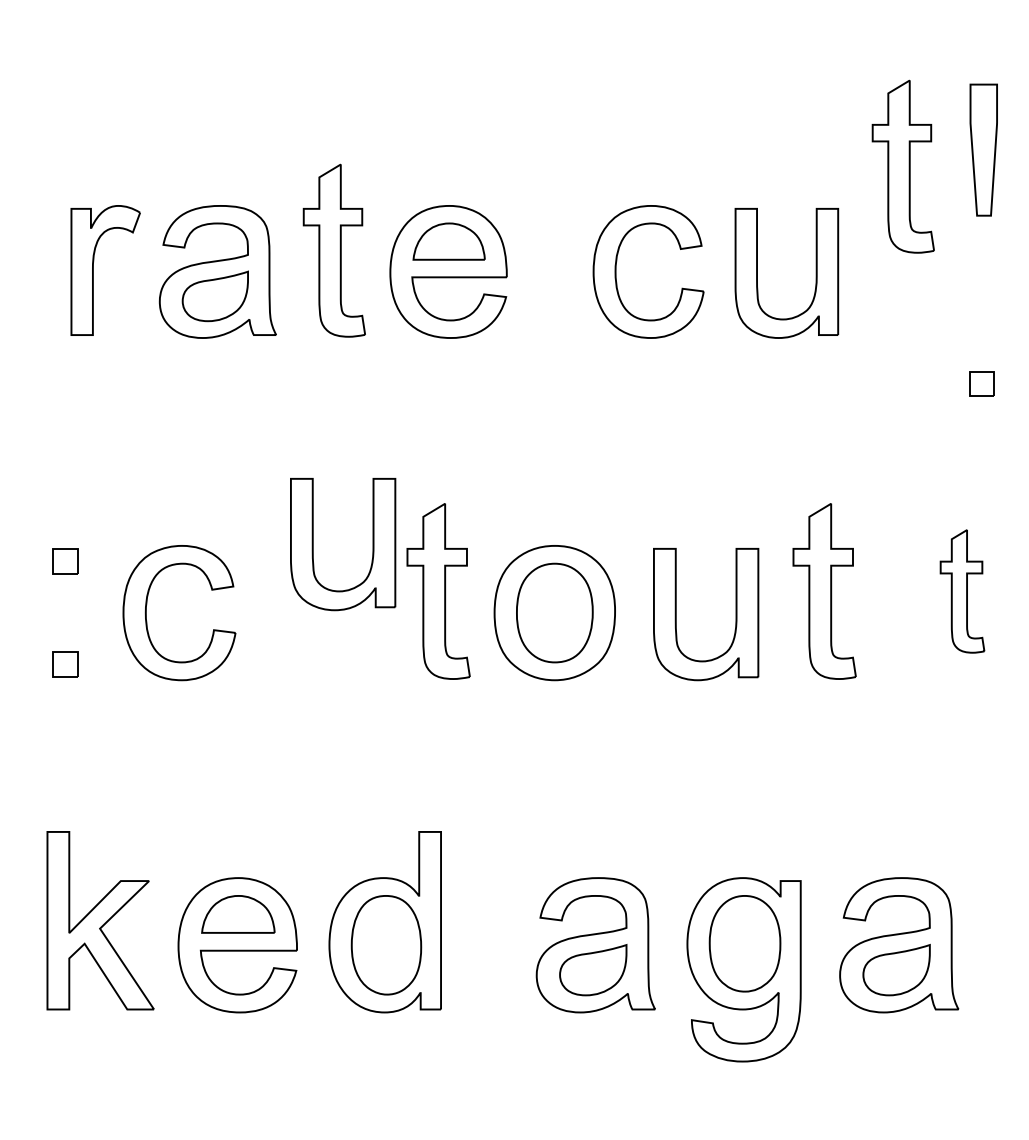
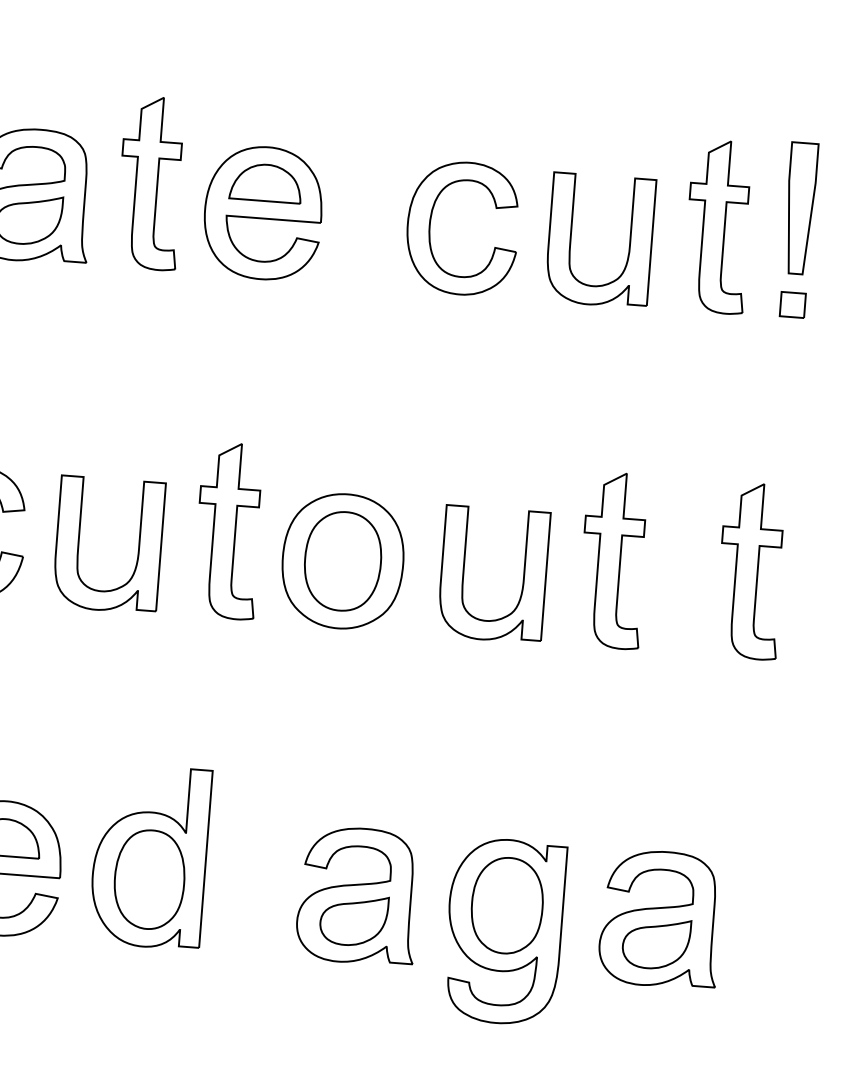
part: (983, 149) -> (800, 207), moved
part: (902, 166) -> (717, 226), moved
part: (981, 383) -> (792, 304), moved
part: (372, 544) -> (138, 547), moved
part: (962, 591) -> (751, 571), size x1.43

